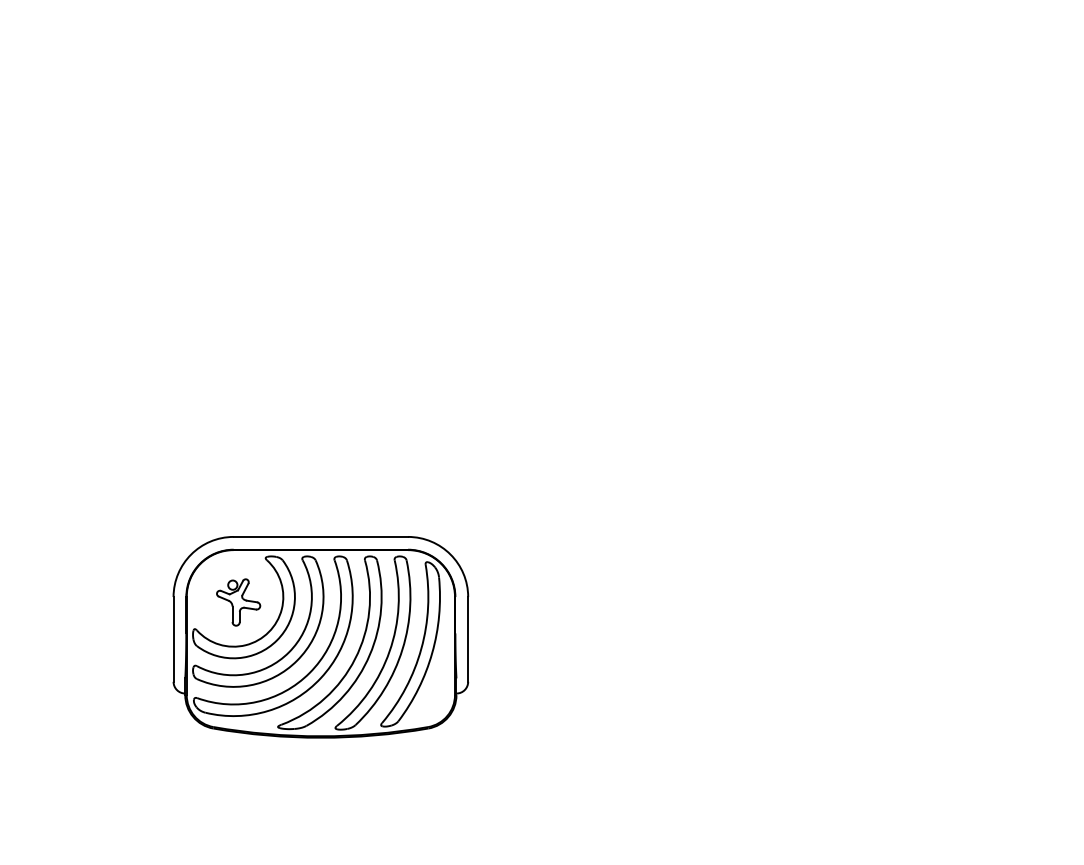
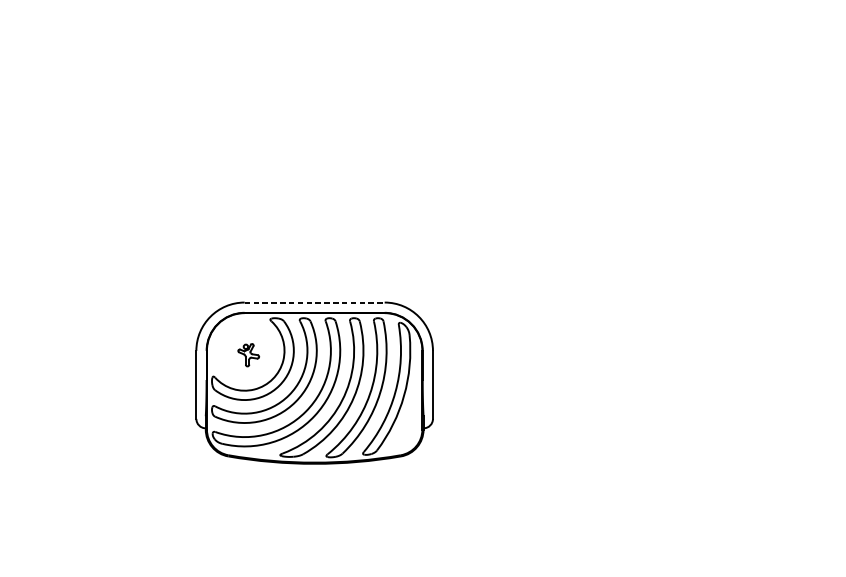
line: (321, 536) -> (315, 302), solid -> dashed
part: (238, 602) -> (248, 355), size x0.6

